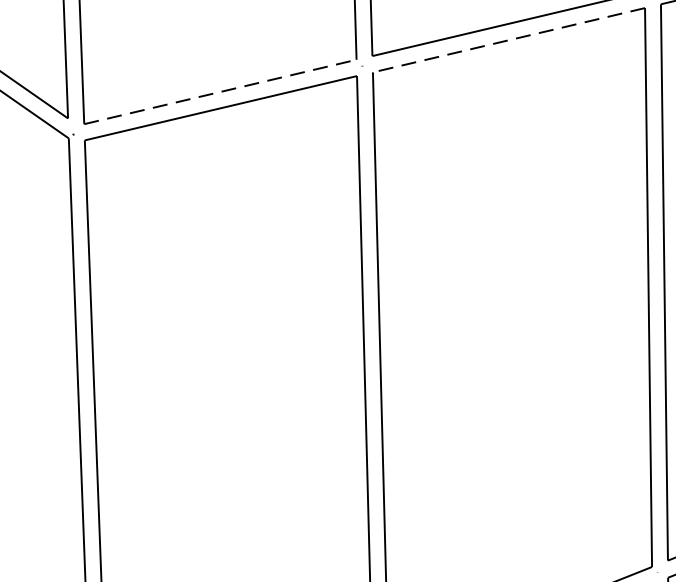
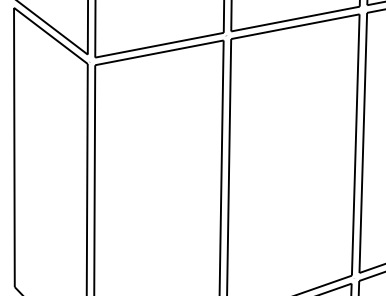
line: (507, 39) -> (294, 26), dashed -> solid
line: (222, 92) -> (160, 45), dashed -> solid

